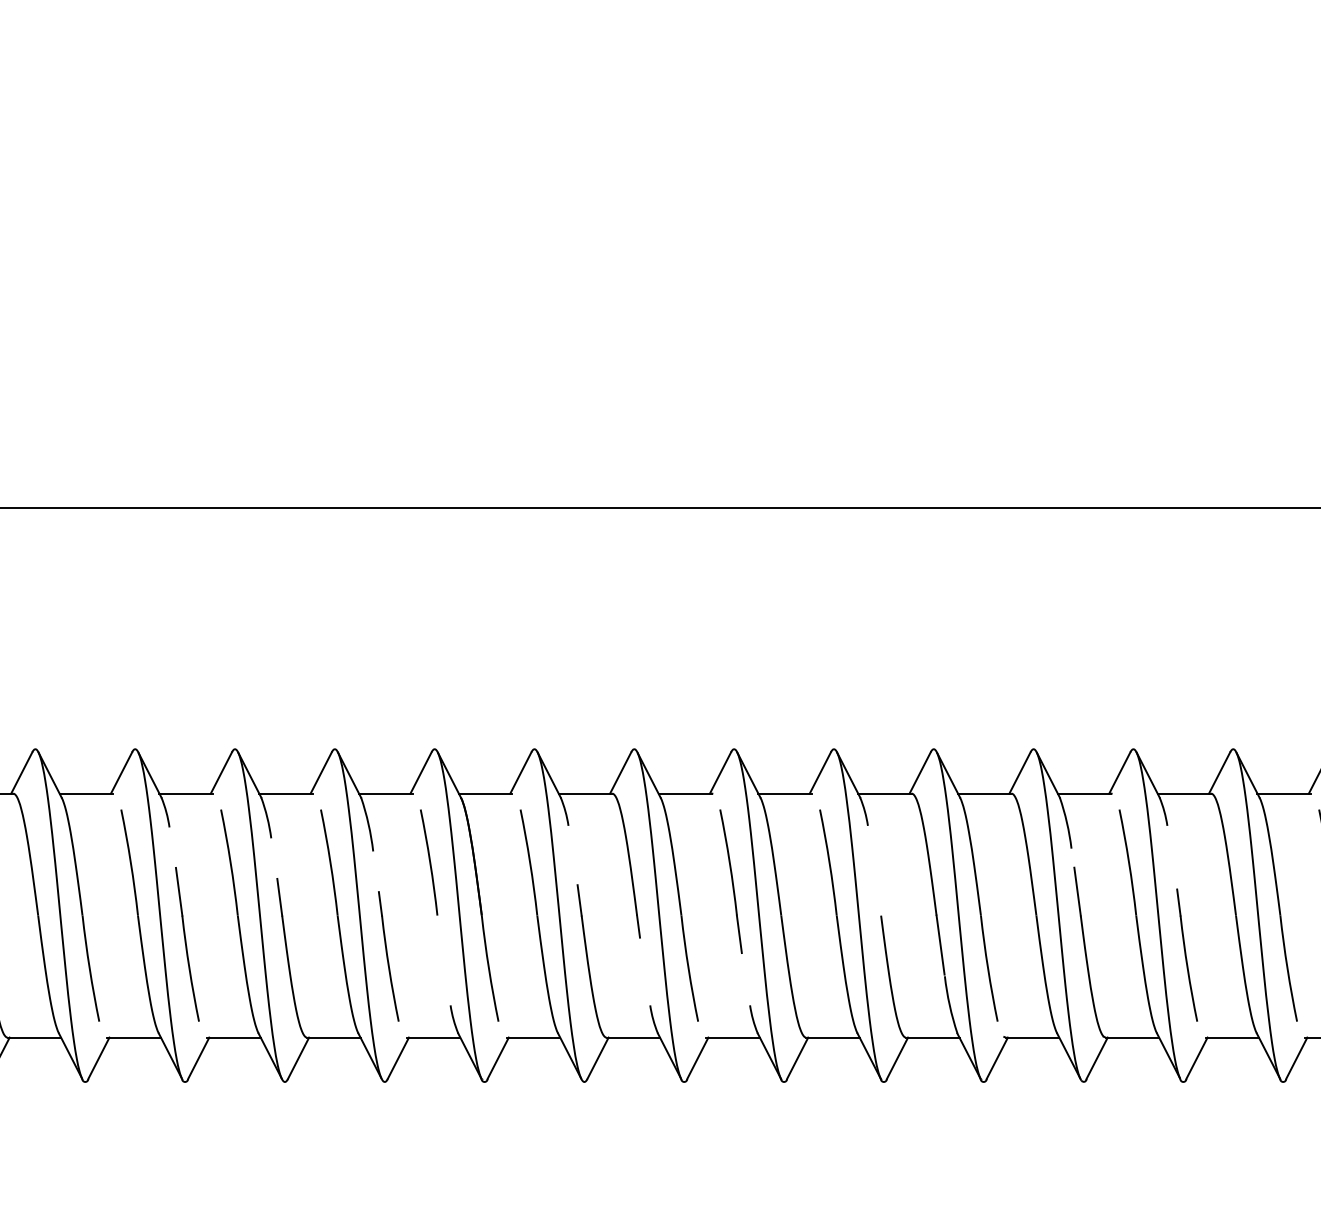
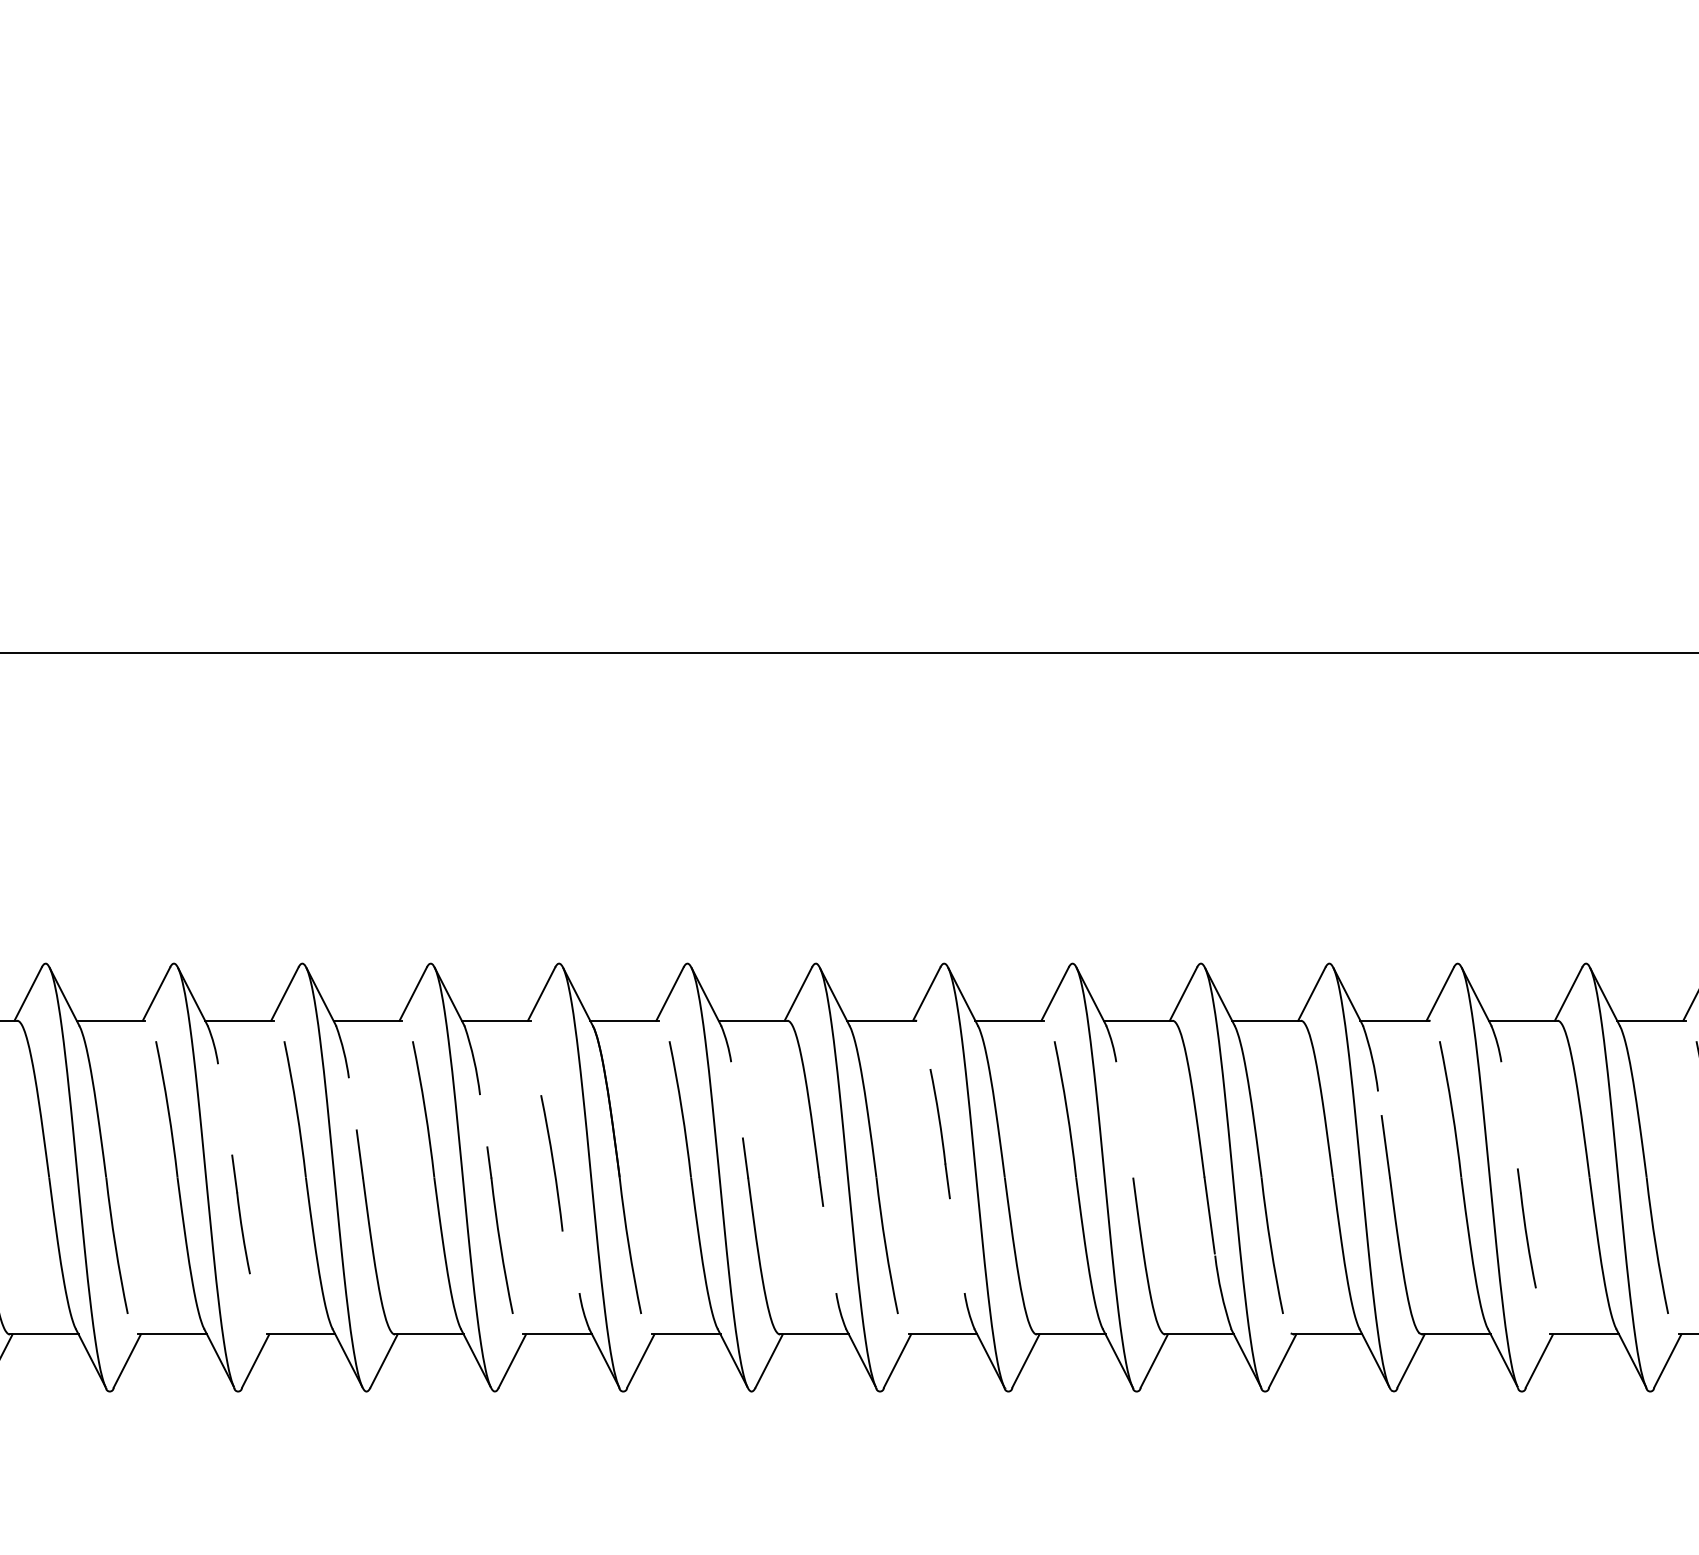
arc: (429, 862) -> (552, 1163), moved
part: (730, 881) -> (939, 1133), size x0.7
part: (186, 944) -> (240, 1214), size x0.6
part: (1186, 955) -> (1526, 1228), size x0.7

